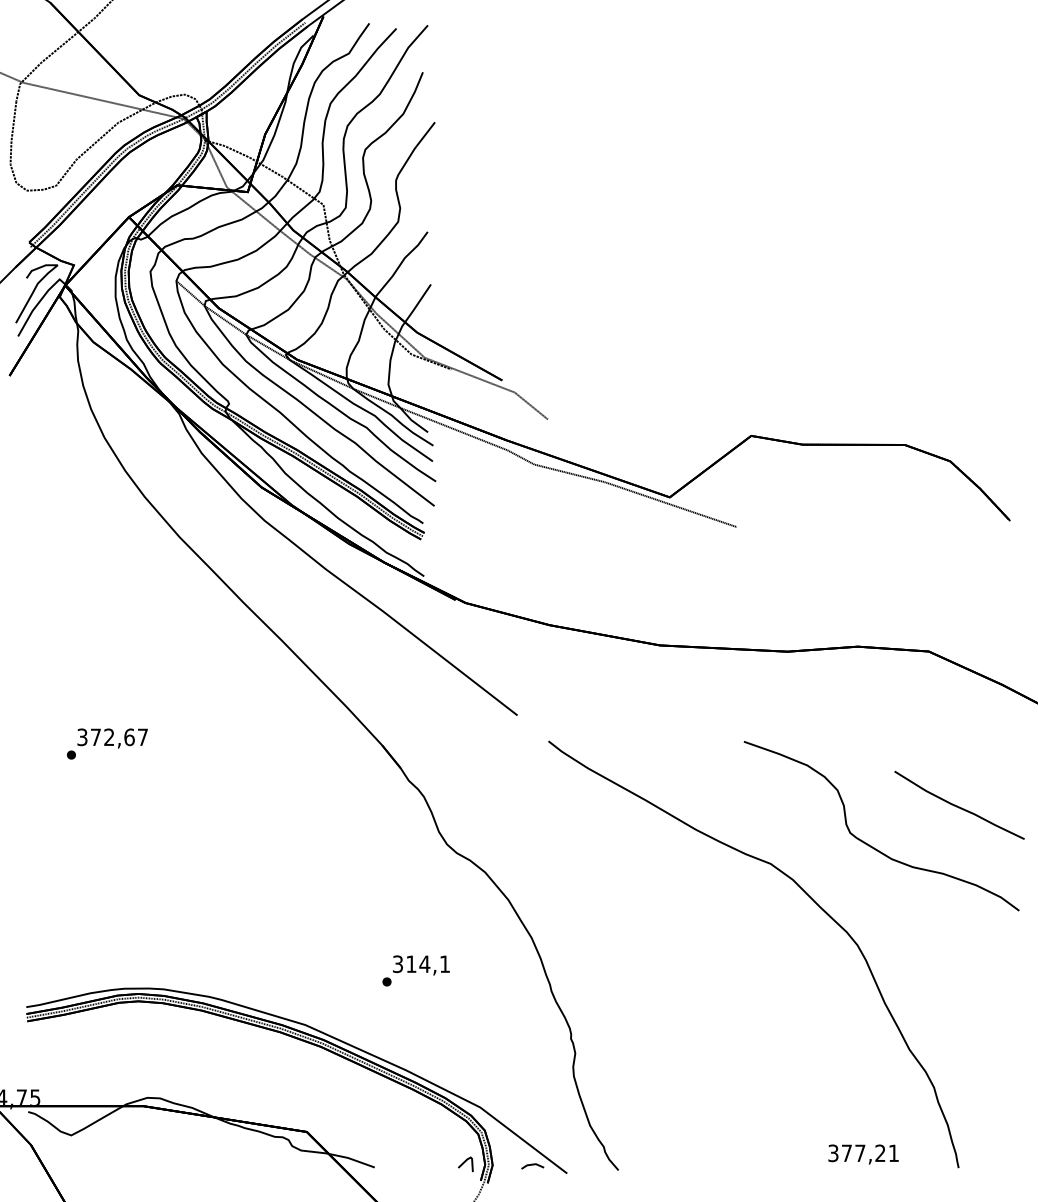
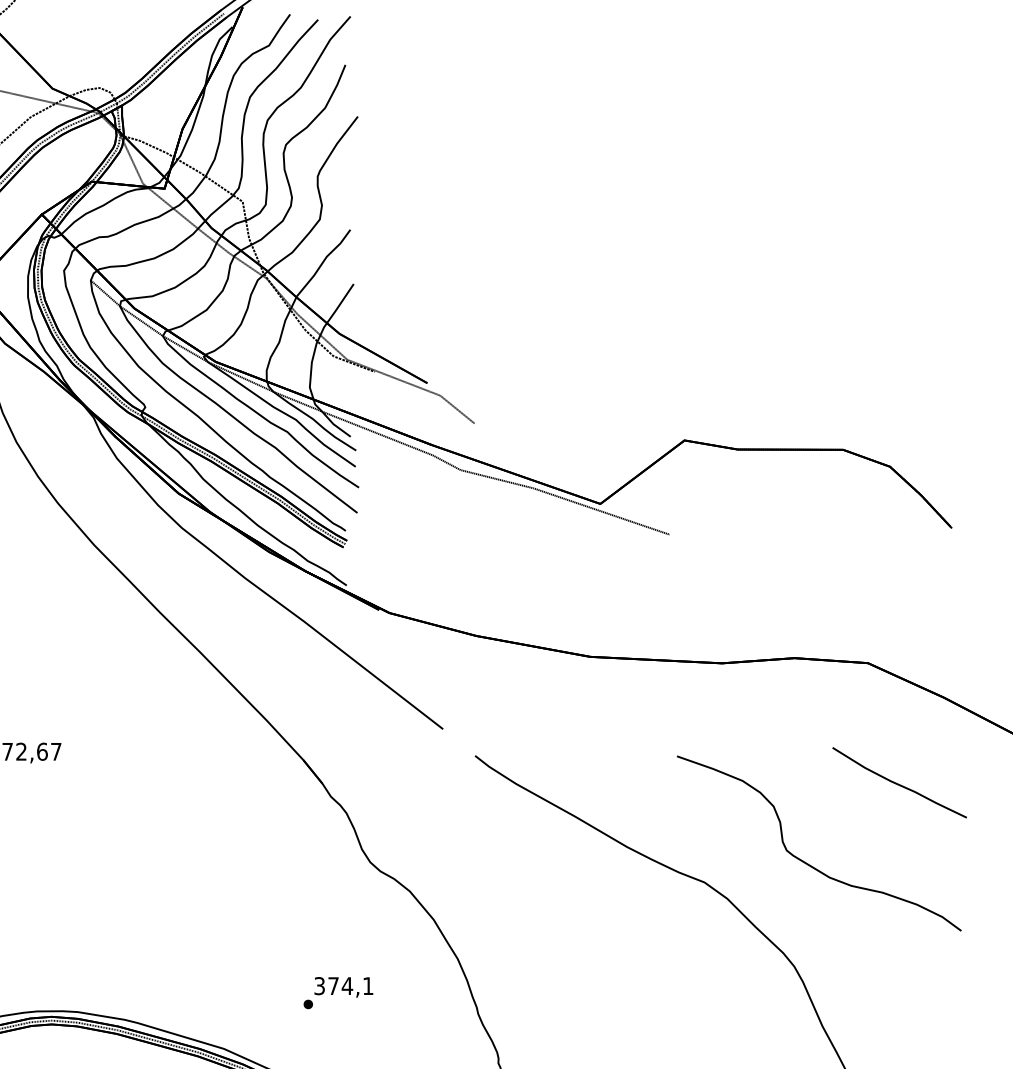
part: (959, 804) -> (899, 781), moved
text: (411, 963) -> (333, 985), 314,1 -> 374,1

